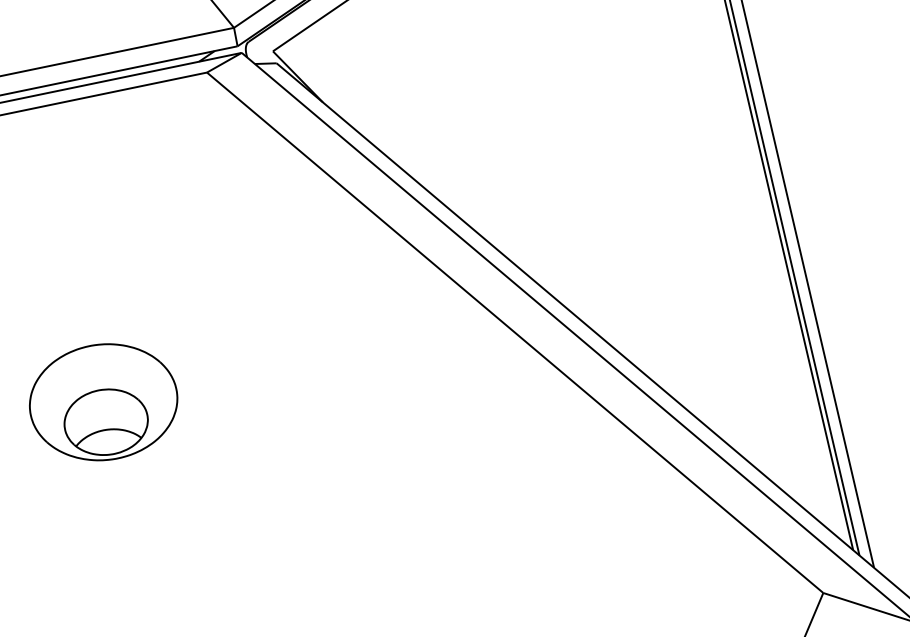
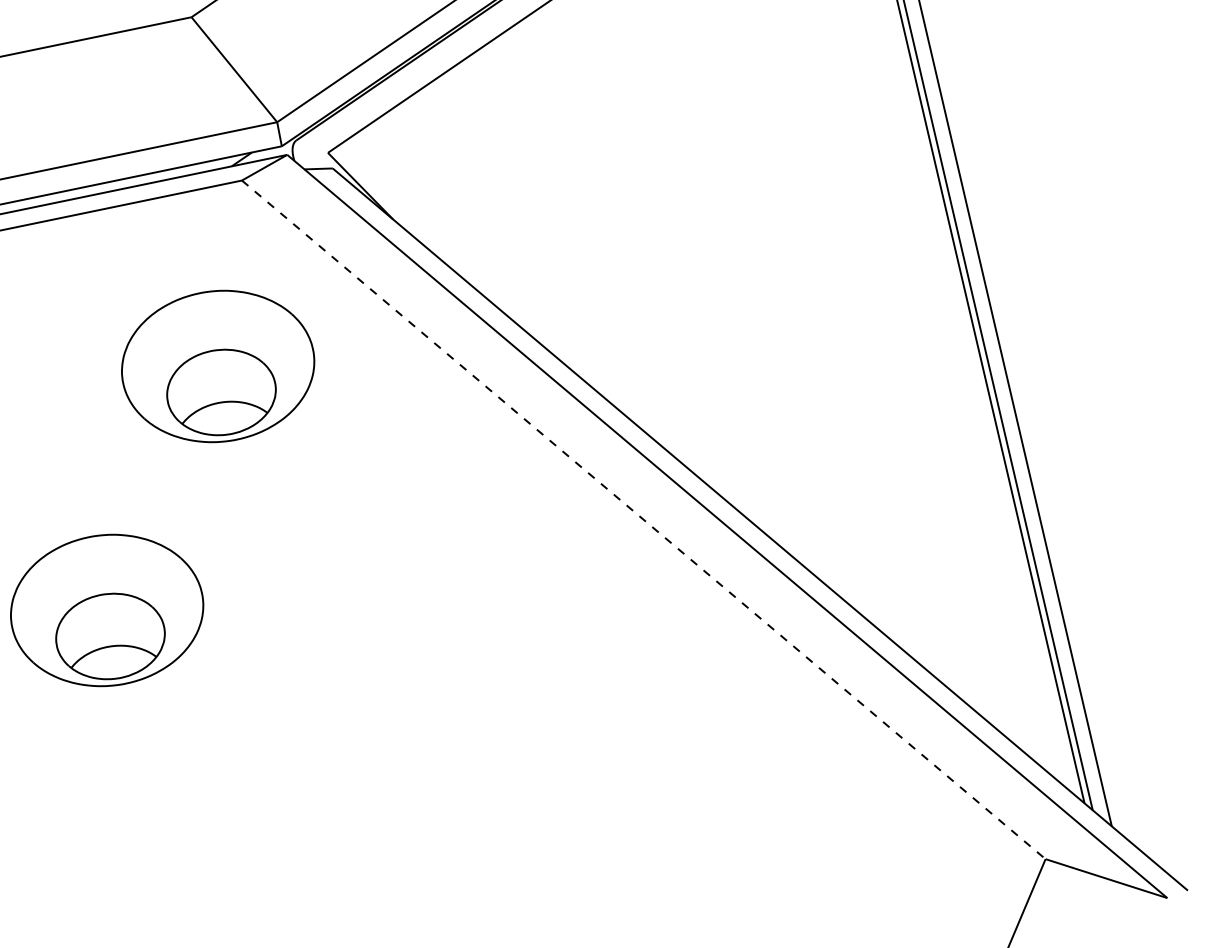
part: (189, 215) -> (218, 366), added
line: (514, 332) -> (643, 519), solid -> dashed

